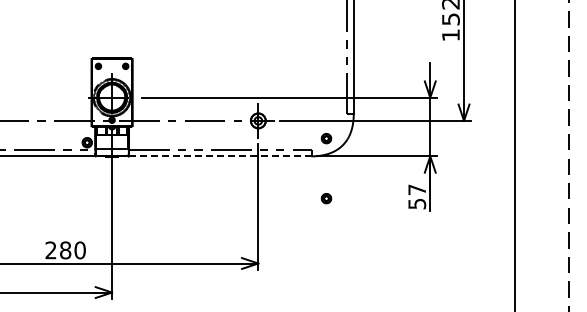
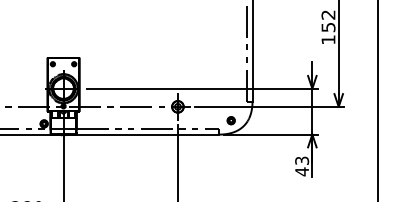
line: (214, 156) -> (143, 134), dashed -> solid
text: (417, 196) -> (302, 165), 57 -> 43
part: (326, 198) -> (231, 167), removed

